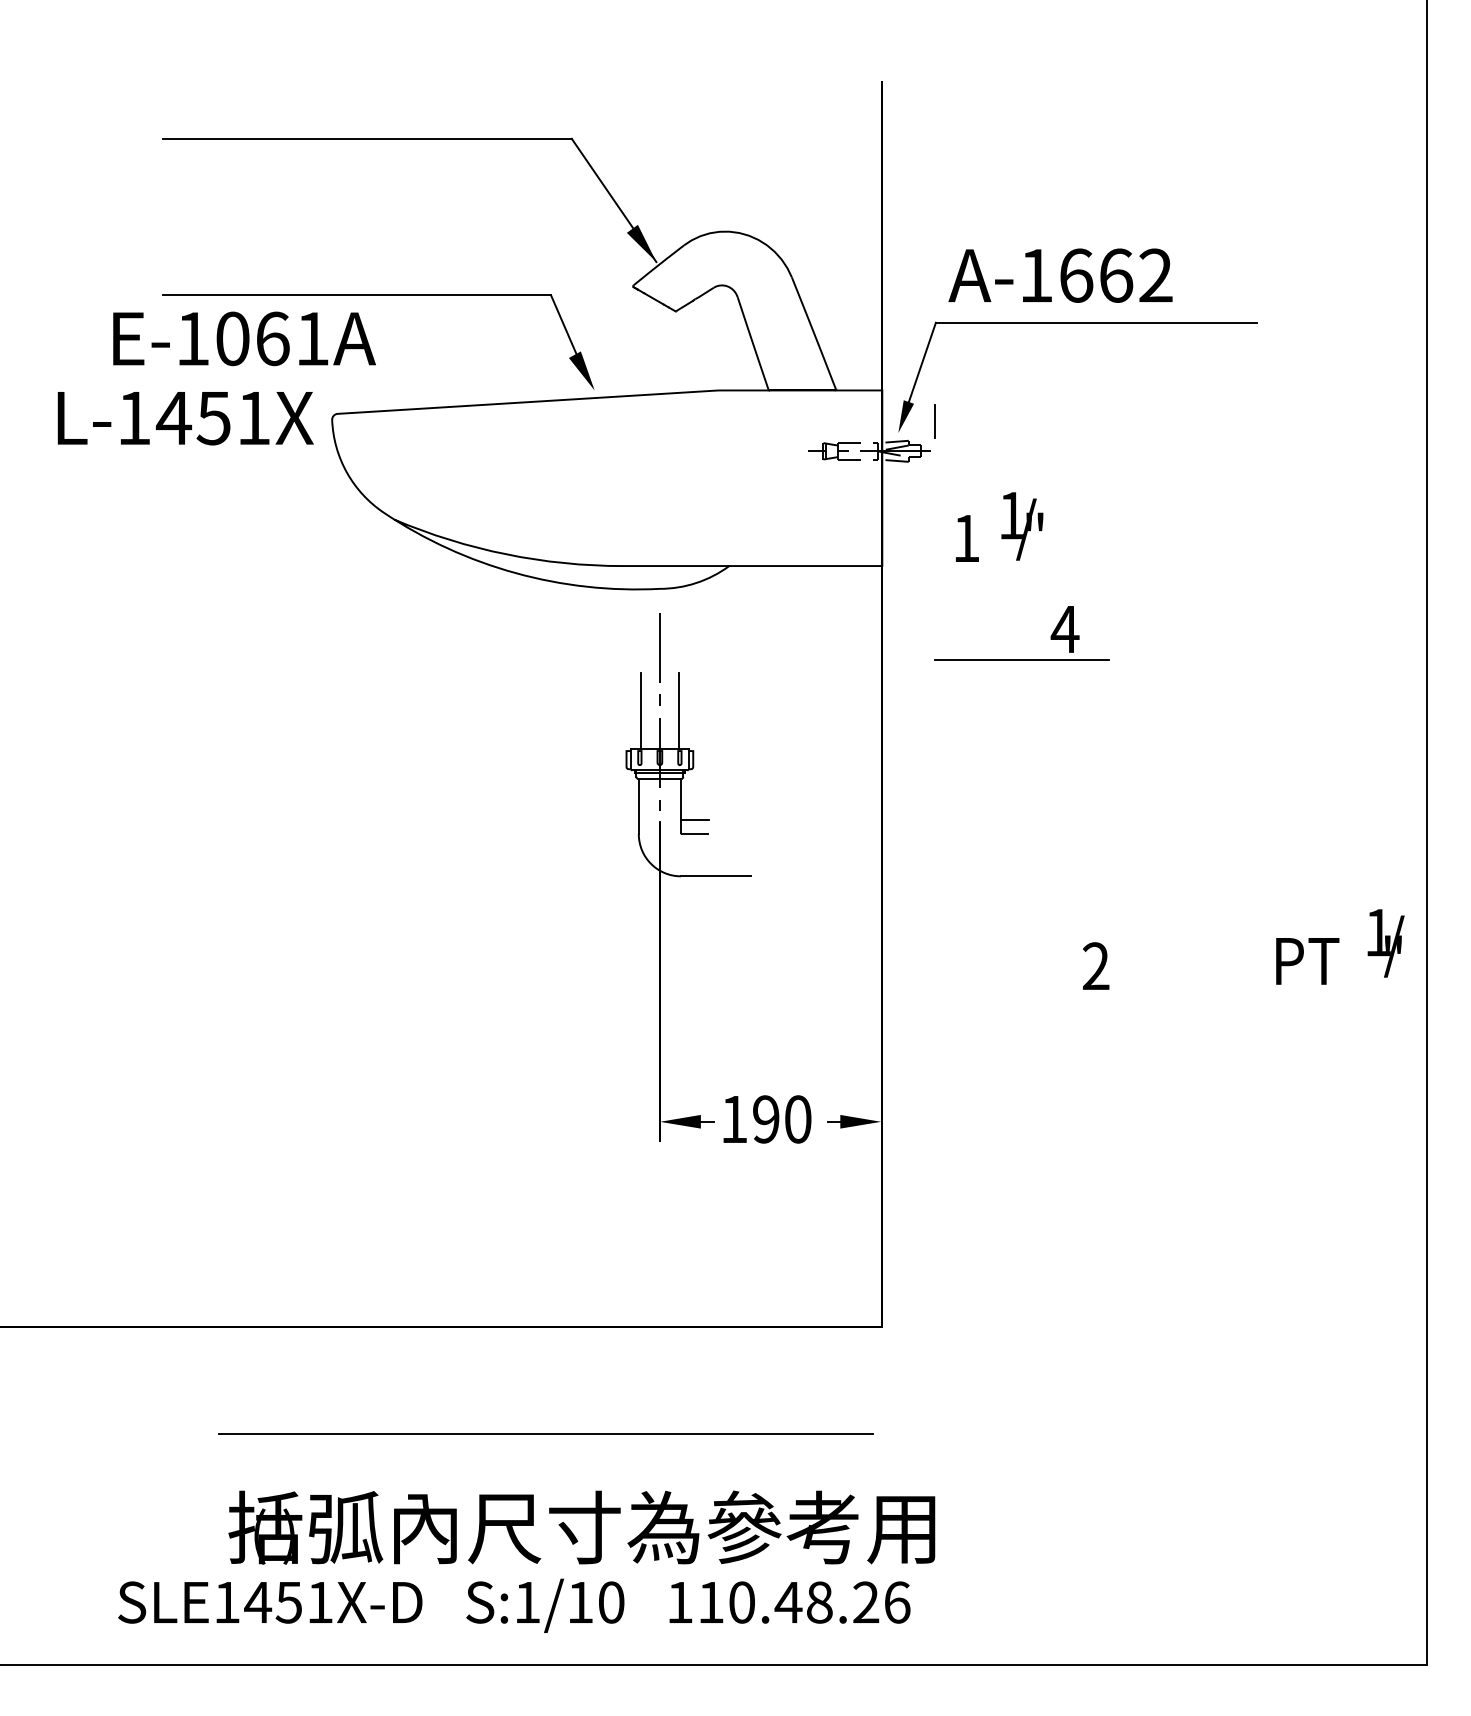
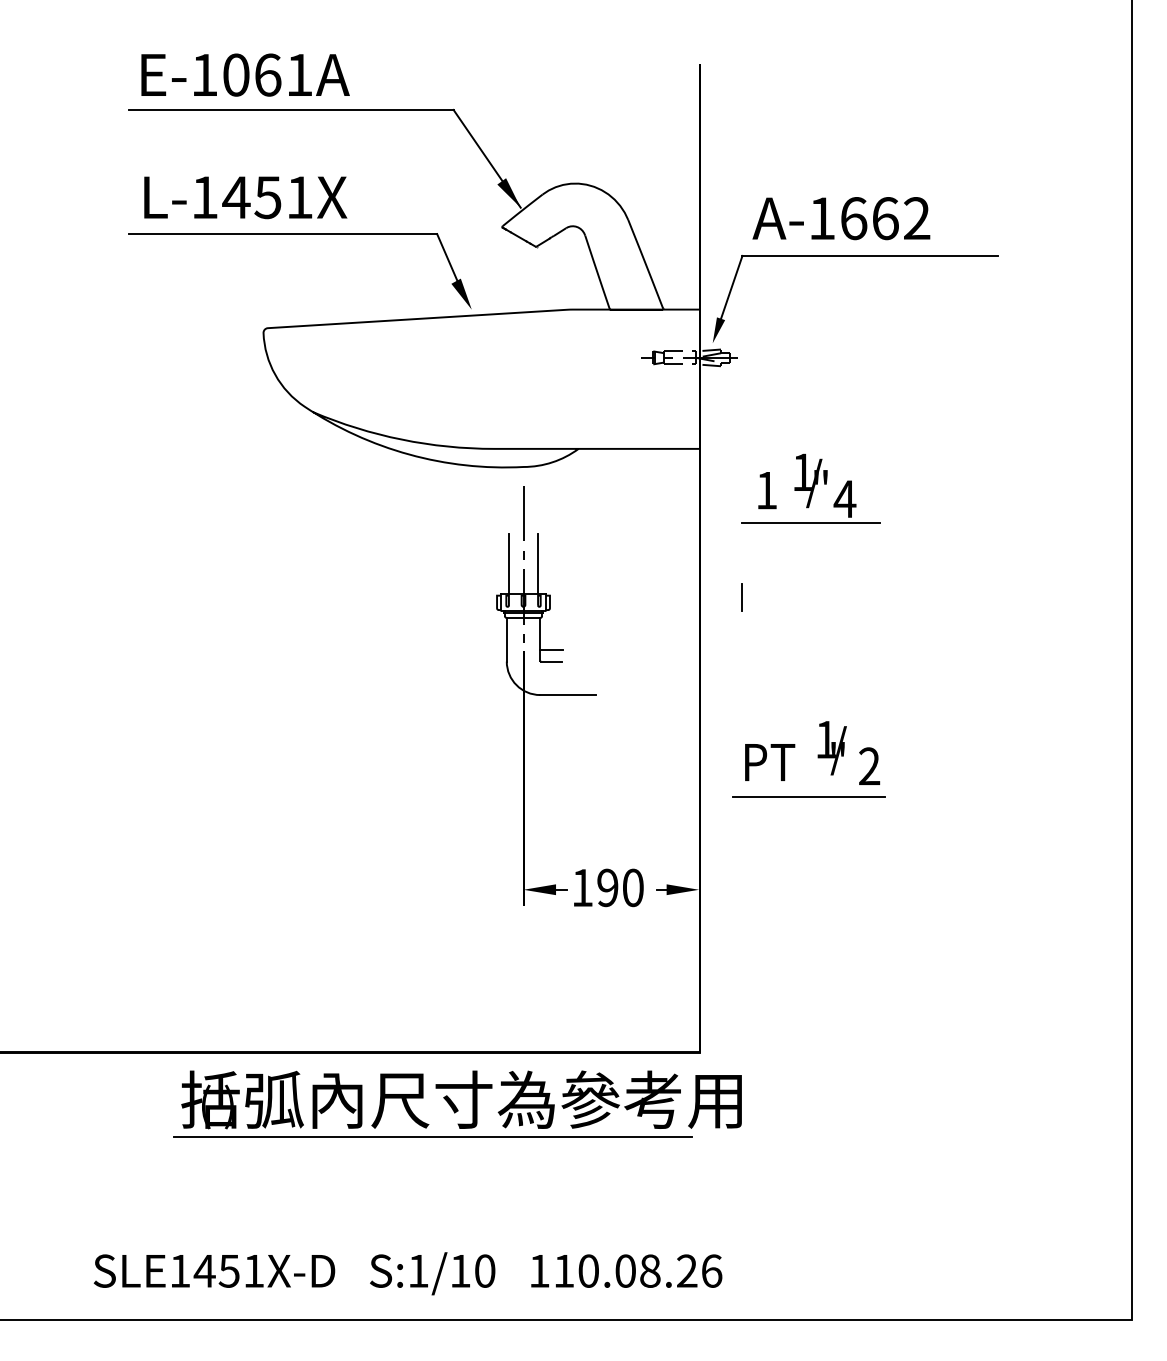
text: (244, 338) -> (245, 74), moved
text: (185, 418) -> (245, 197), moved
line: (934, 421) -> (741, 597), moved
text: (999, 526) -> (792, 480), moved
text: (1340, 946) -> (796, 750), moved
line: (1019, 1004) -> (808, 796), added
text: (581, 1527) -> (461, 1099), moved
text: (788, 1602) -> (625, 1271), 110.48.26 -> 110.08.26

